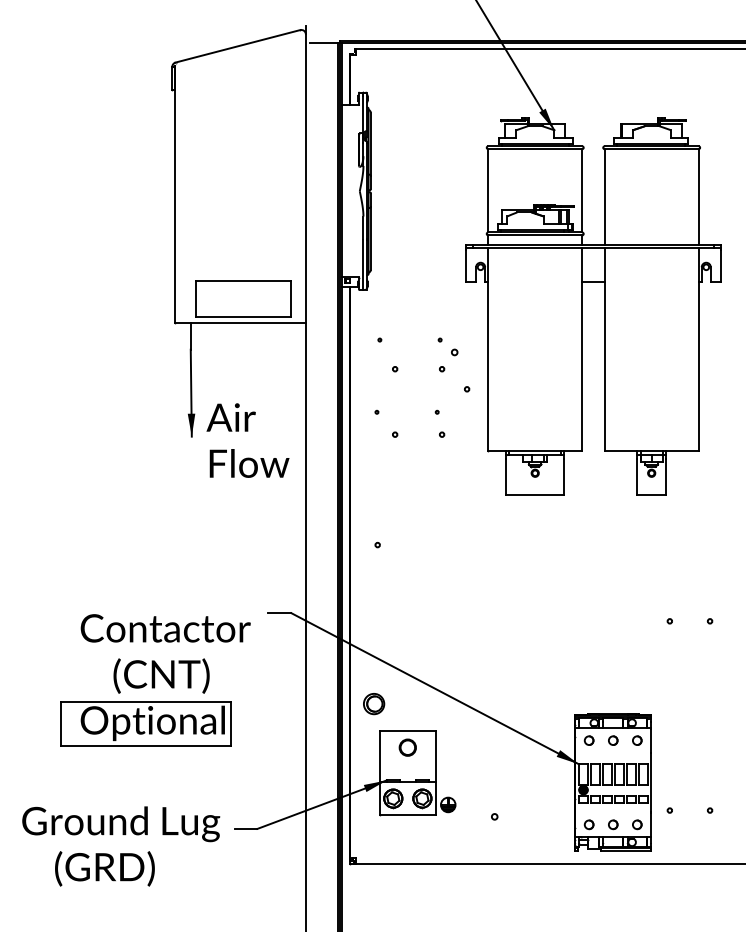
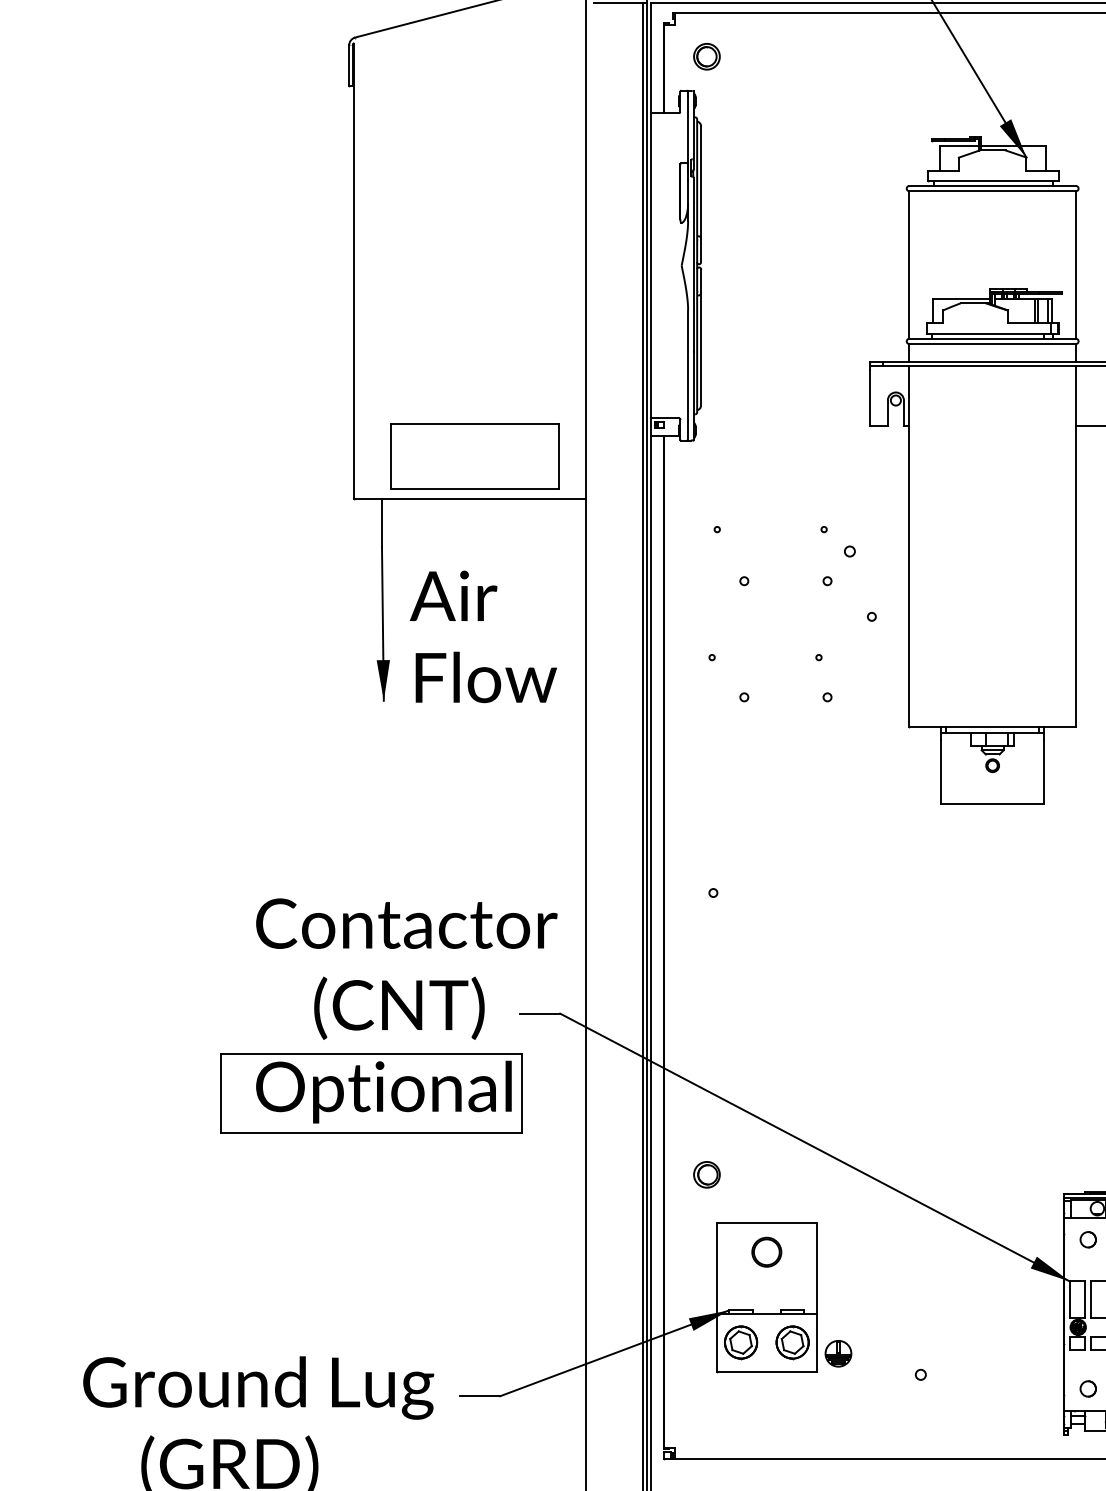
part: (373, 73) -> (705, 56), added
text: (247, 440) -> (482, 636), moved
part: (155, 680) -> (388, 1016), moved
part: (373, 703) -> (705, 1173), size x0.71

